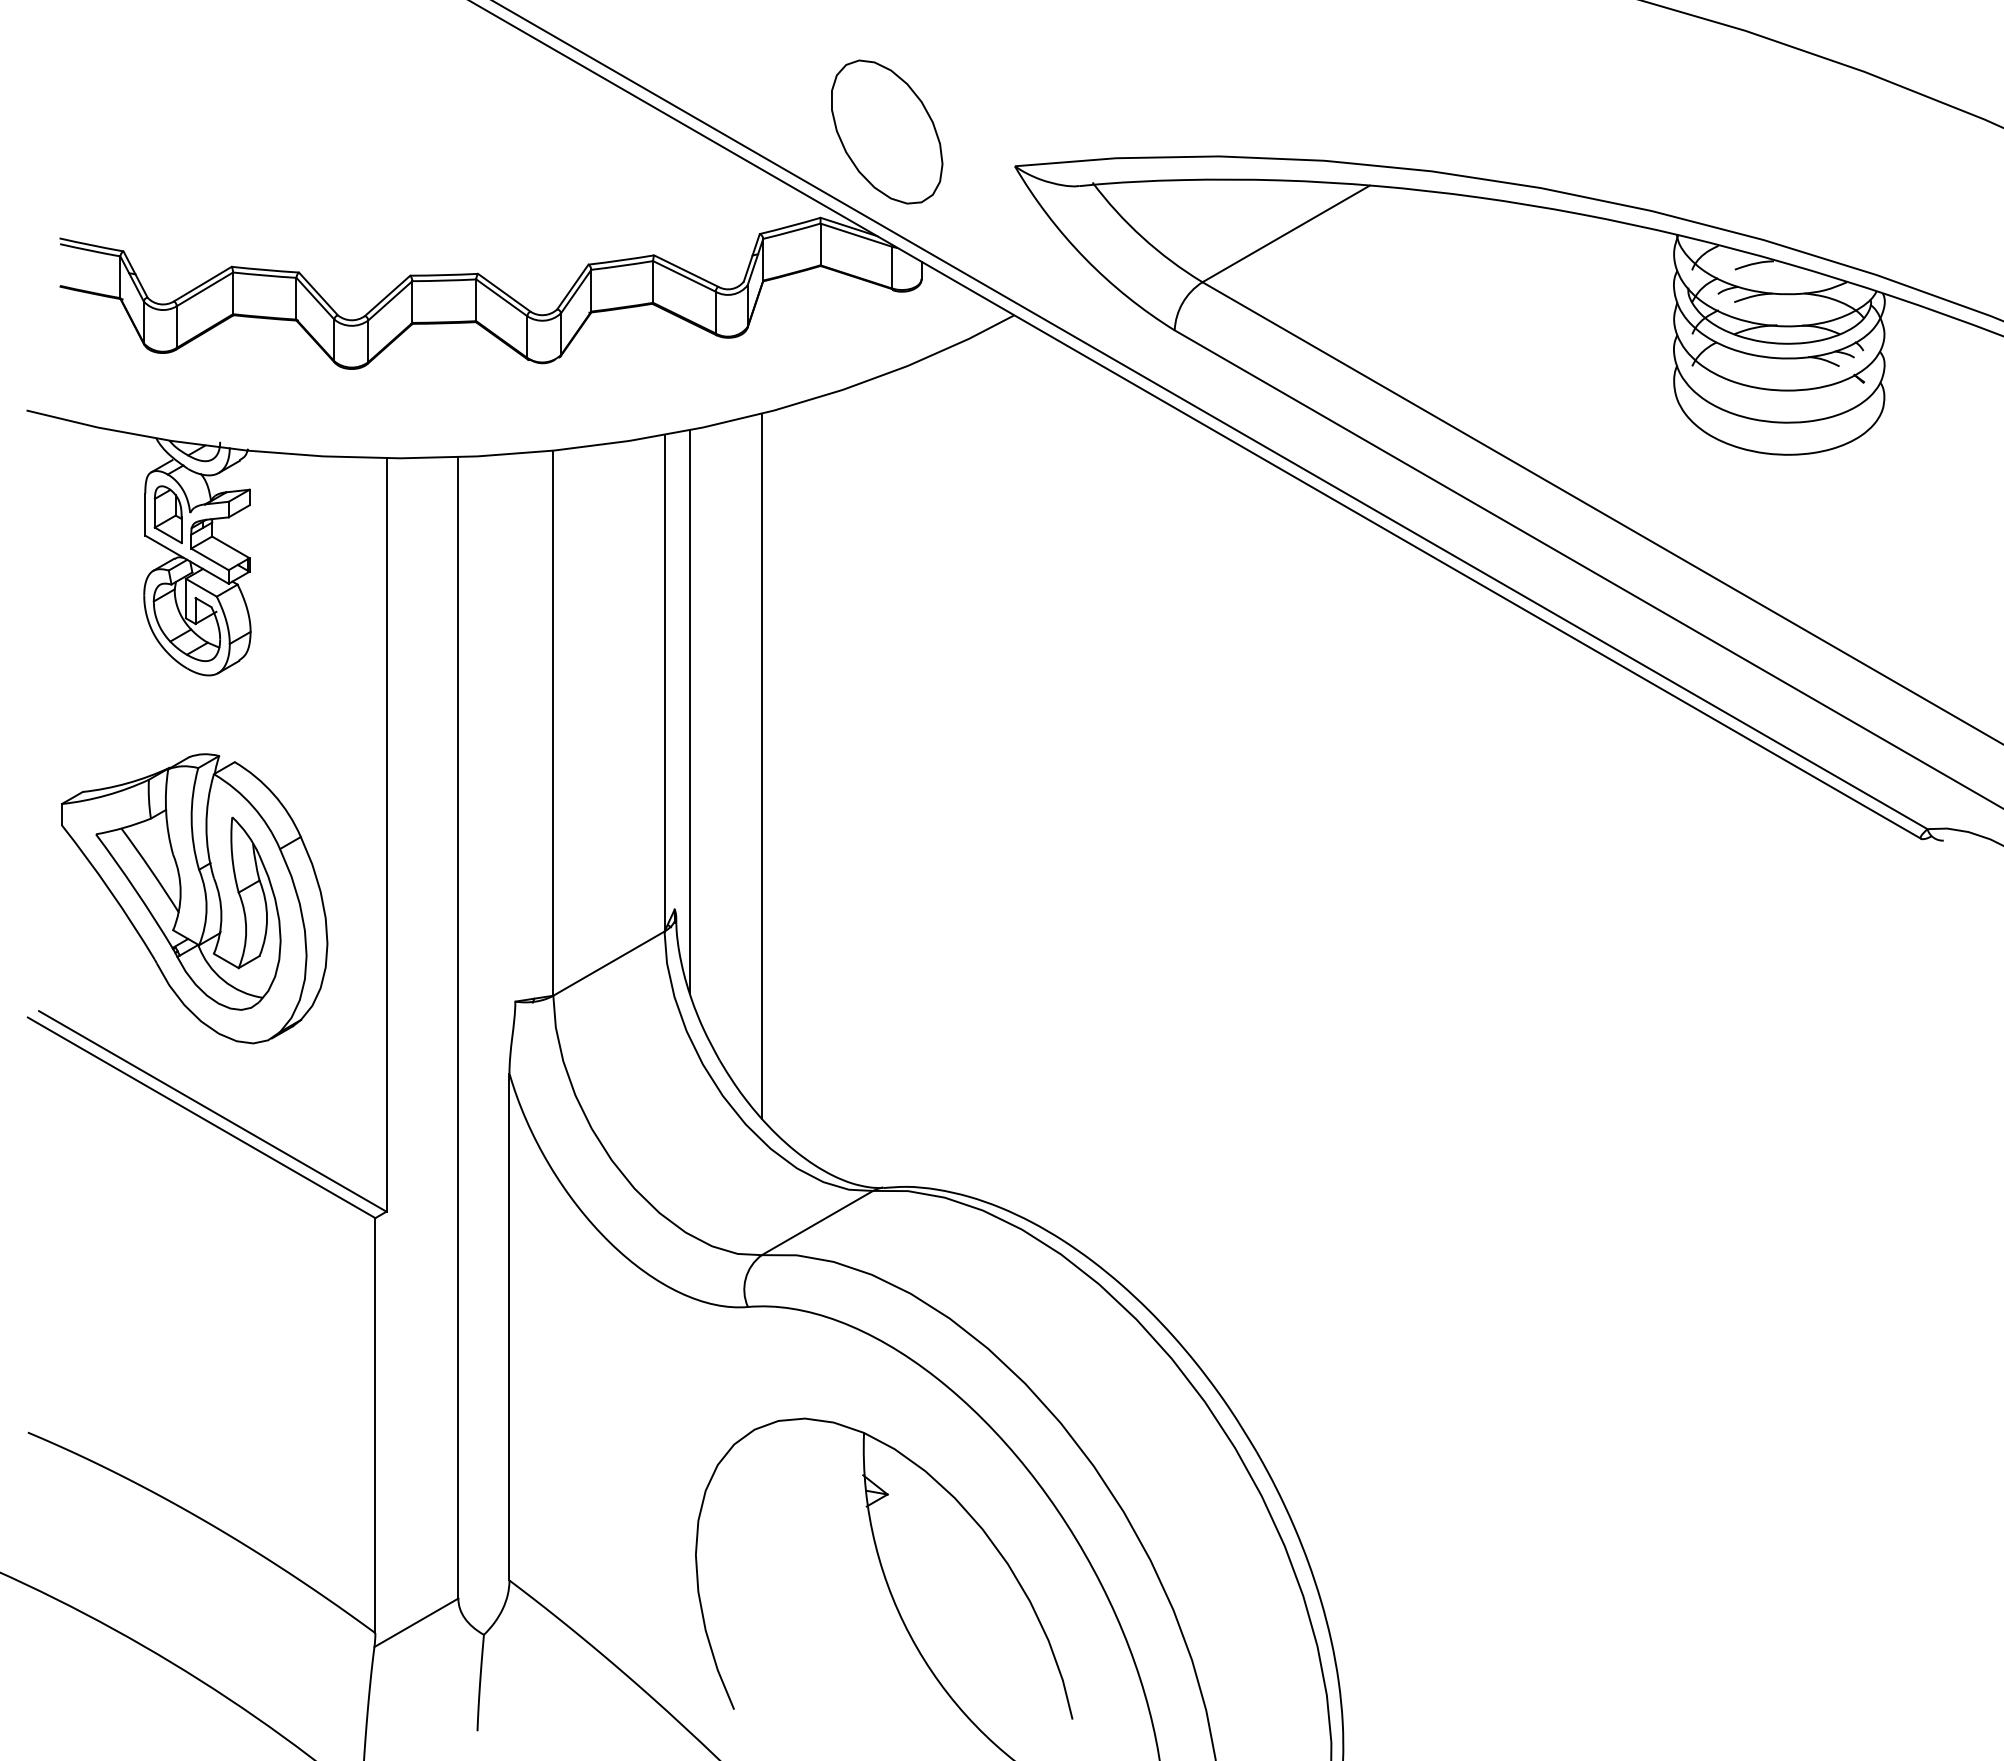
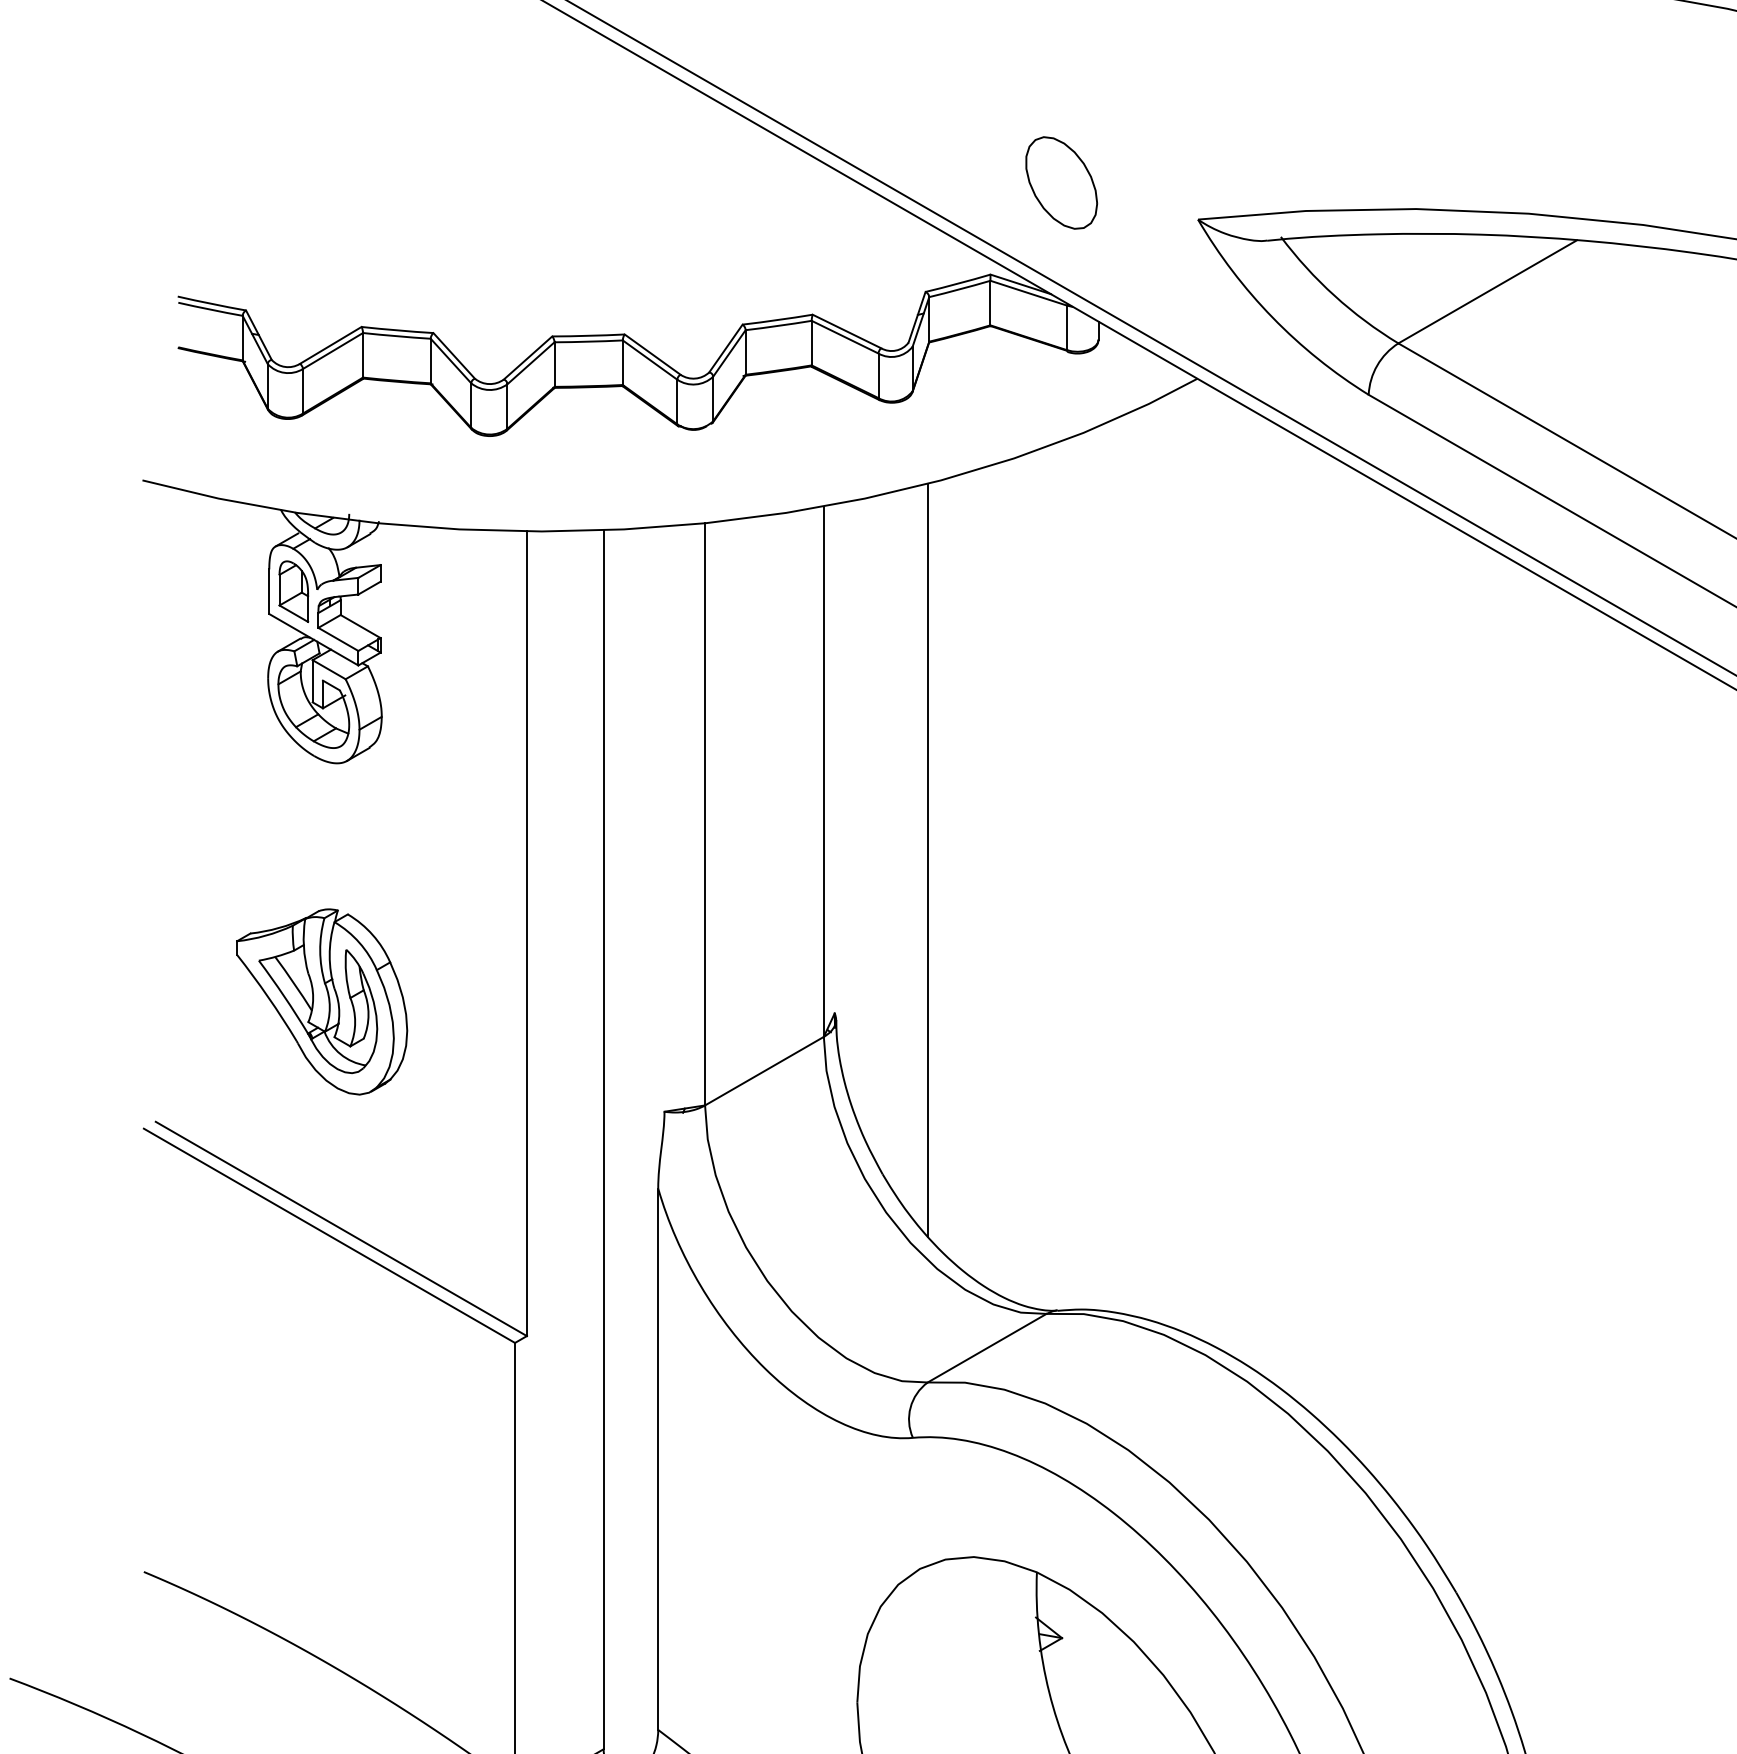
part: (887, 131) -> (1061, 182), size x0.6
line: (689, 712) -> (850, 802), removed
part: (194, 898) -> (321, 1001), size x0.6

